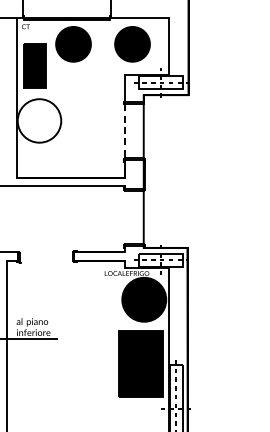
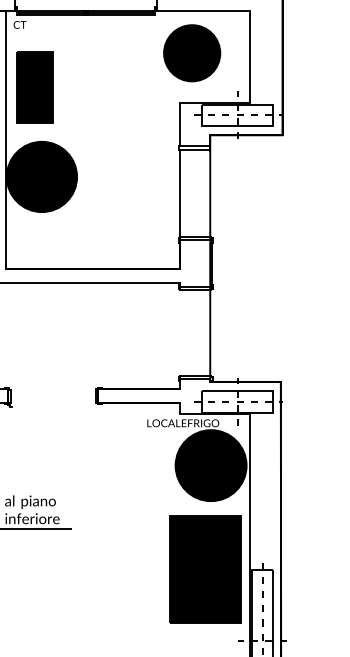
part: (73, 44) -> (96, 53), removed
fill: (39, 120) -> (41, 176), added
line: (125, 131) -> (180, 193), dashed -> solid

